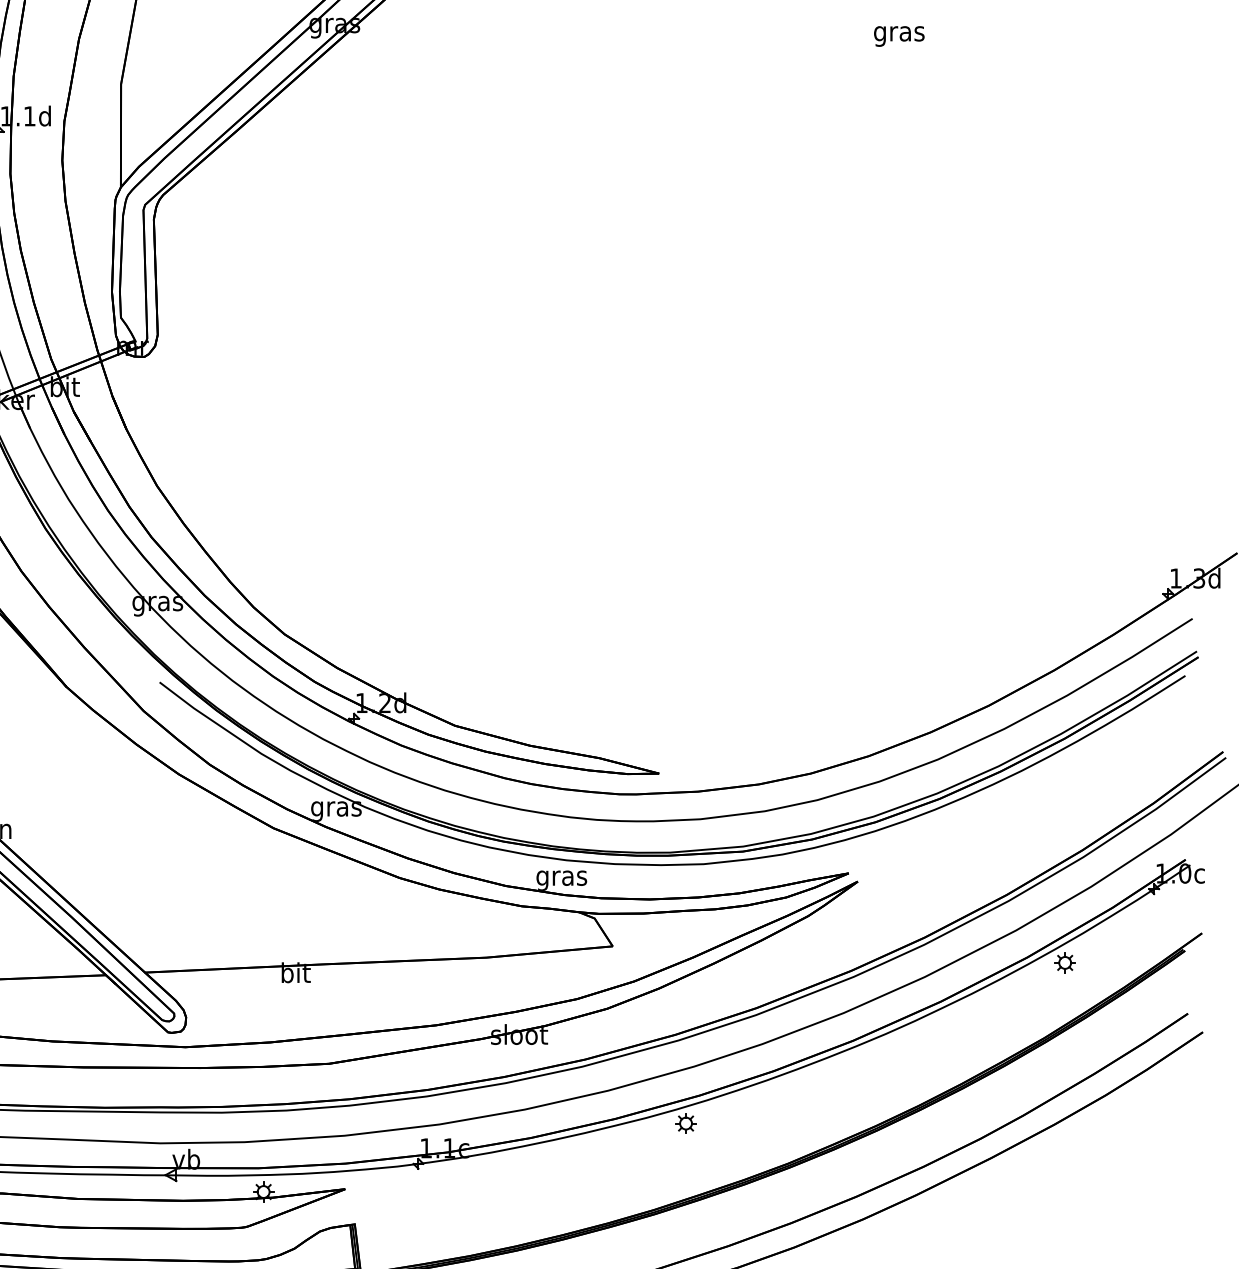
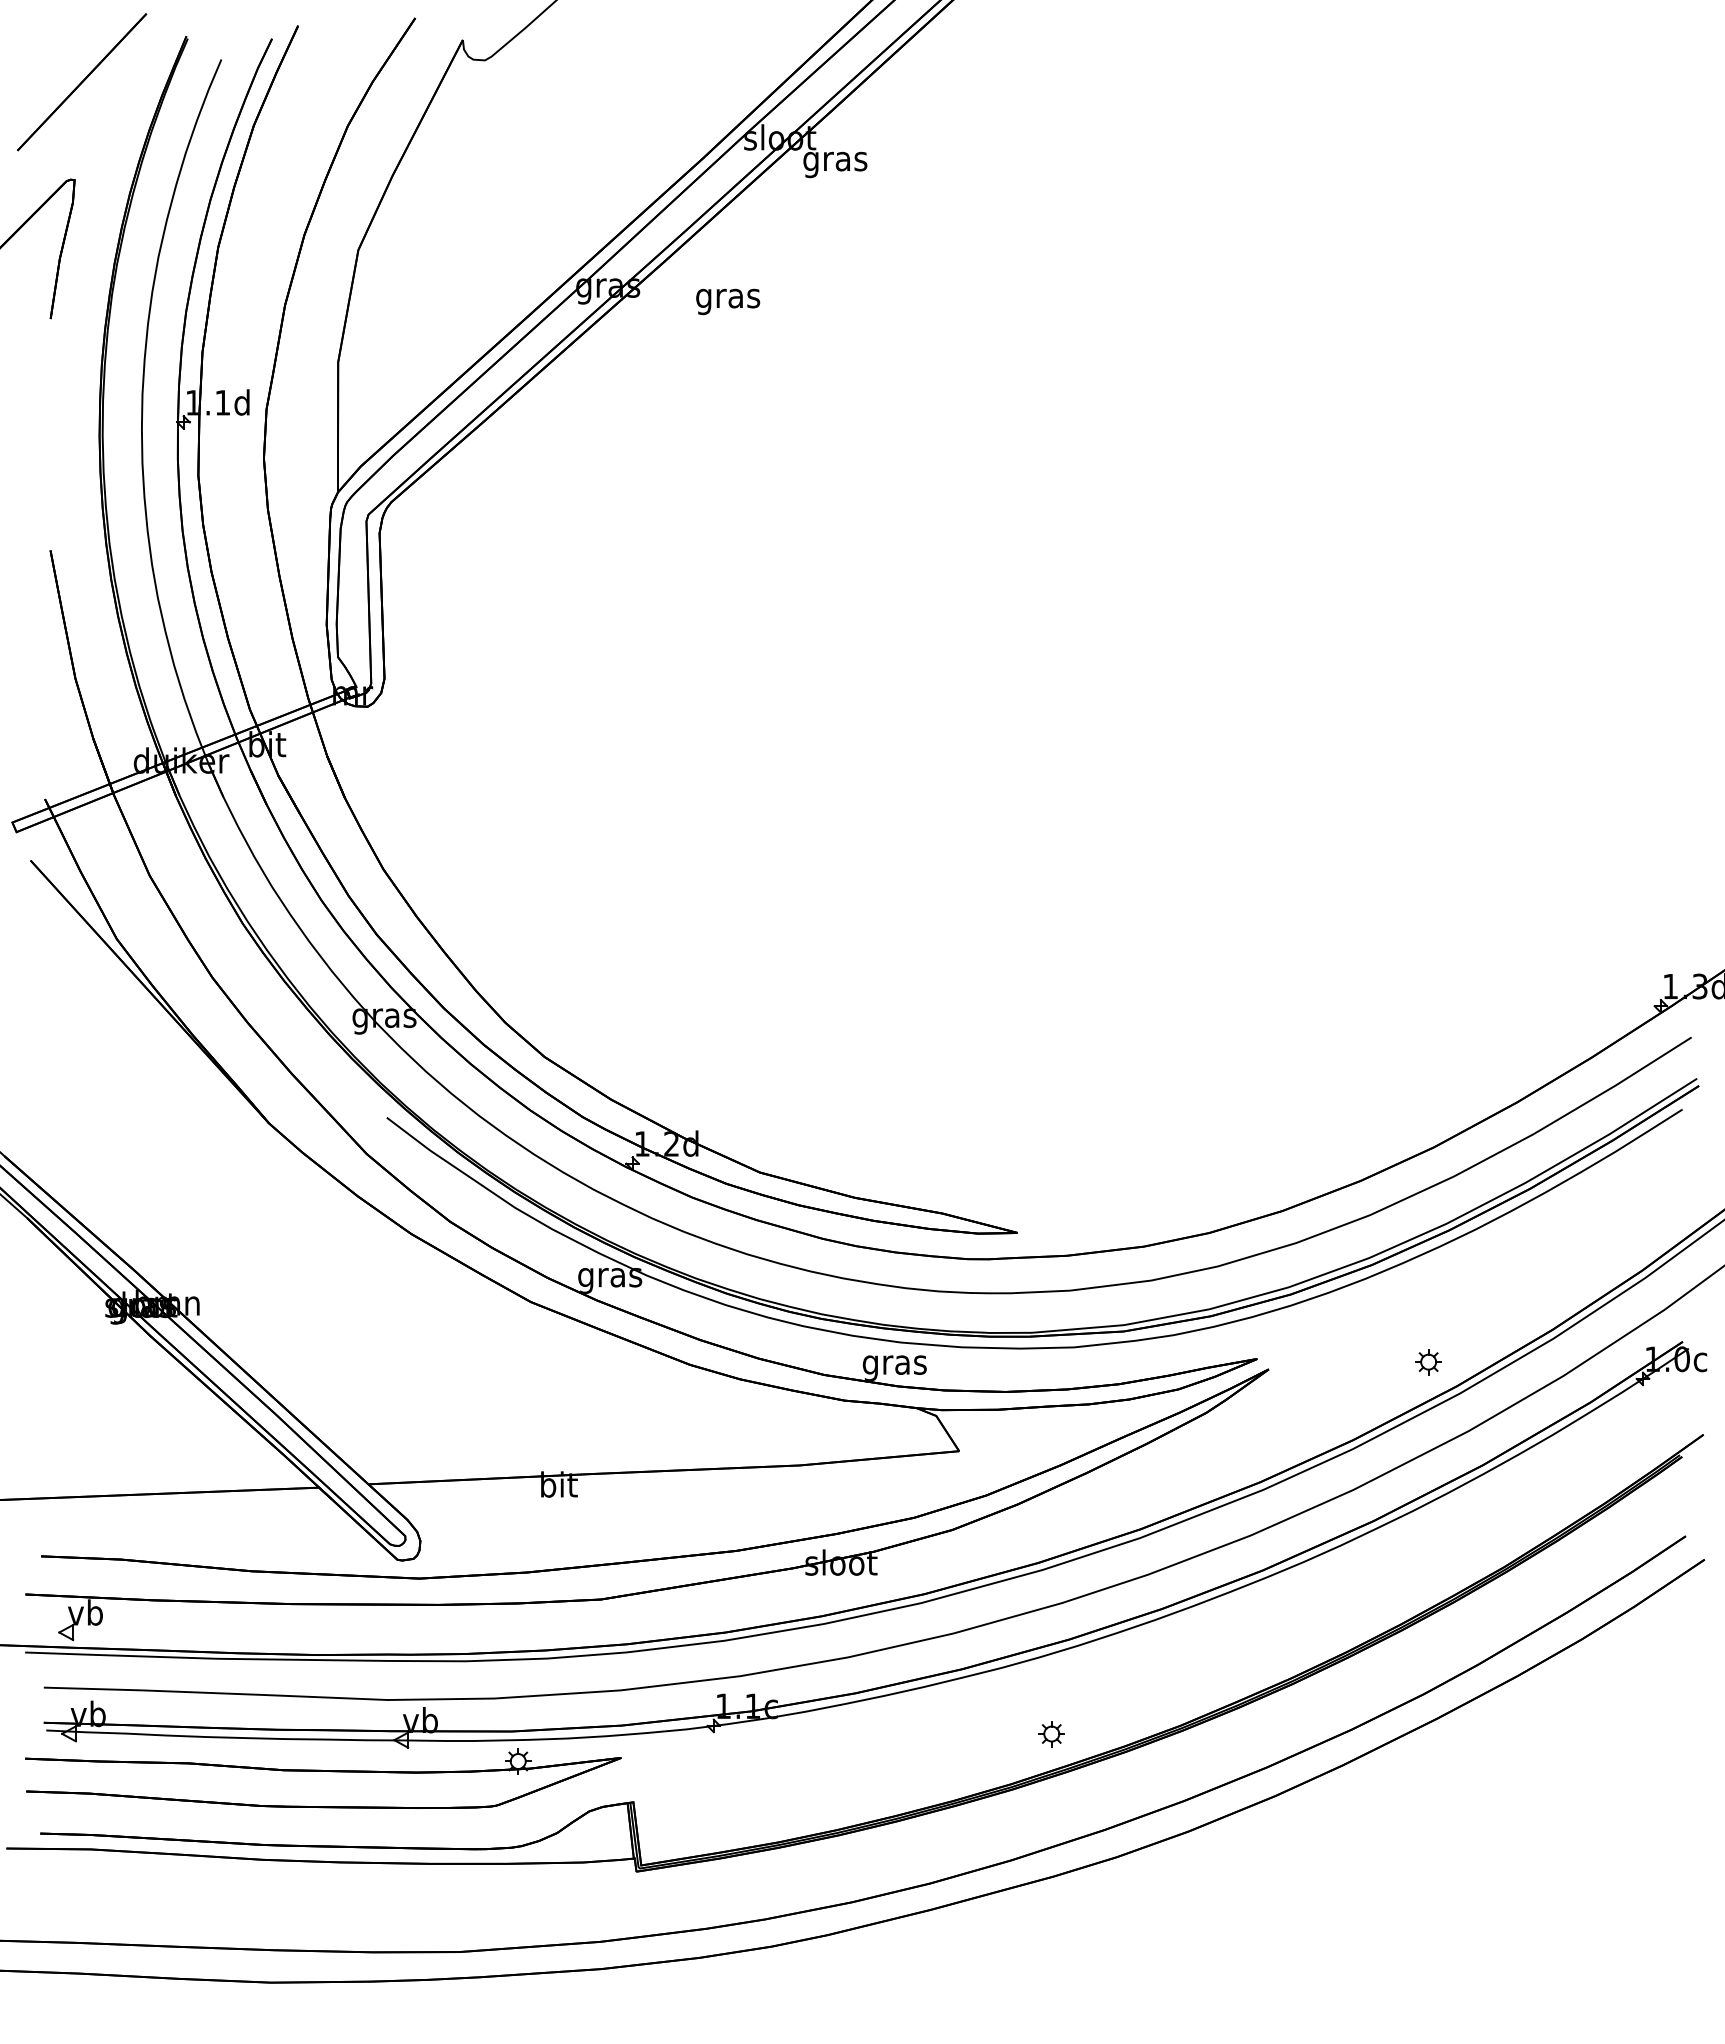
text: (899, 36) -> (728, 301), moved
part: (1065, 963) -> (1428, 1362), moved
part: (685, 1123) -> (1051, 1734), moved

